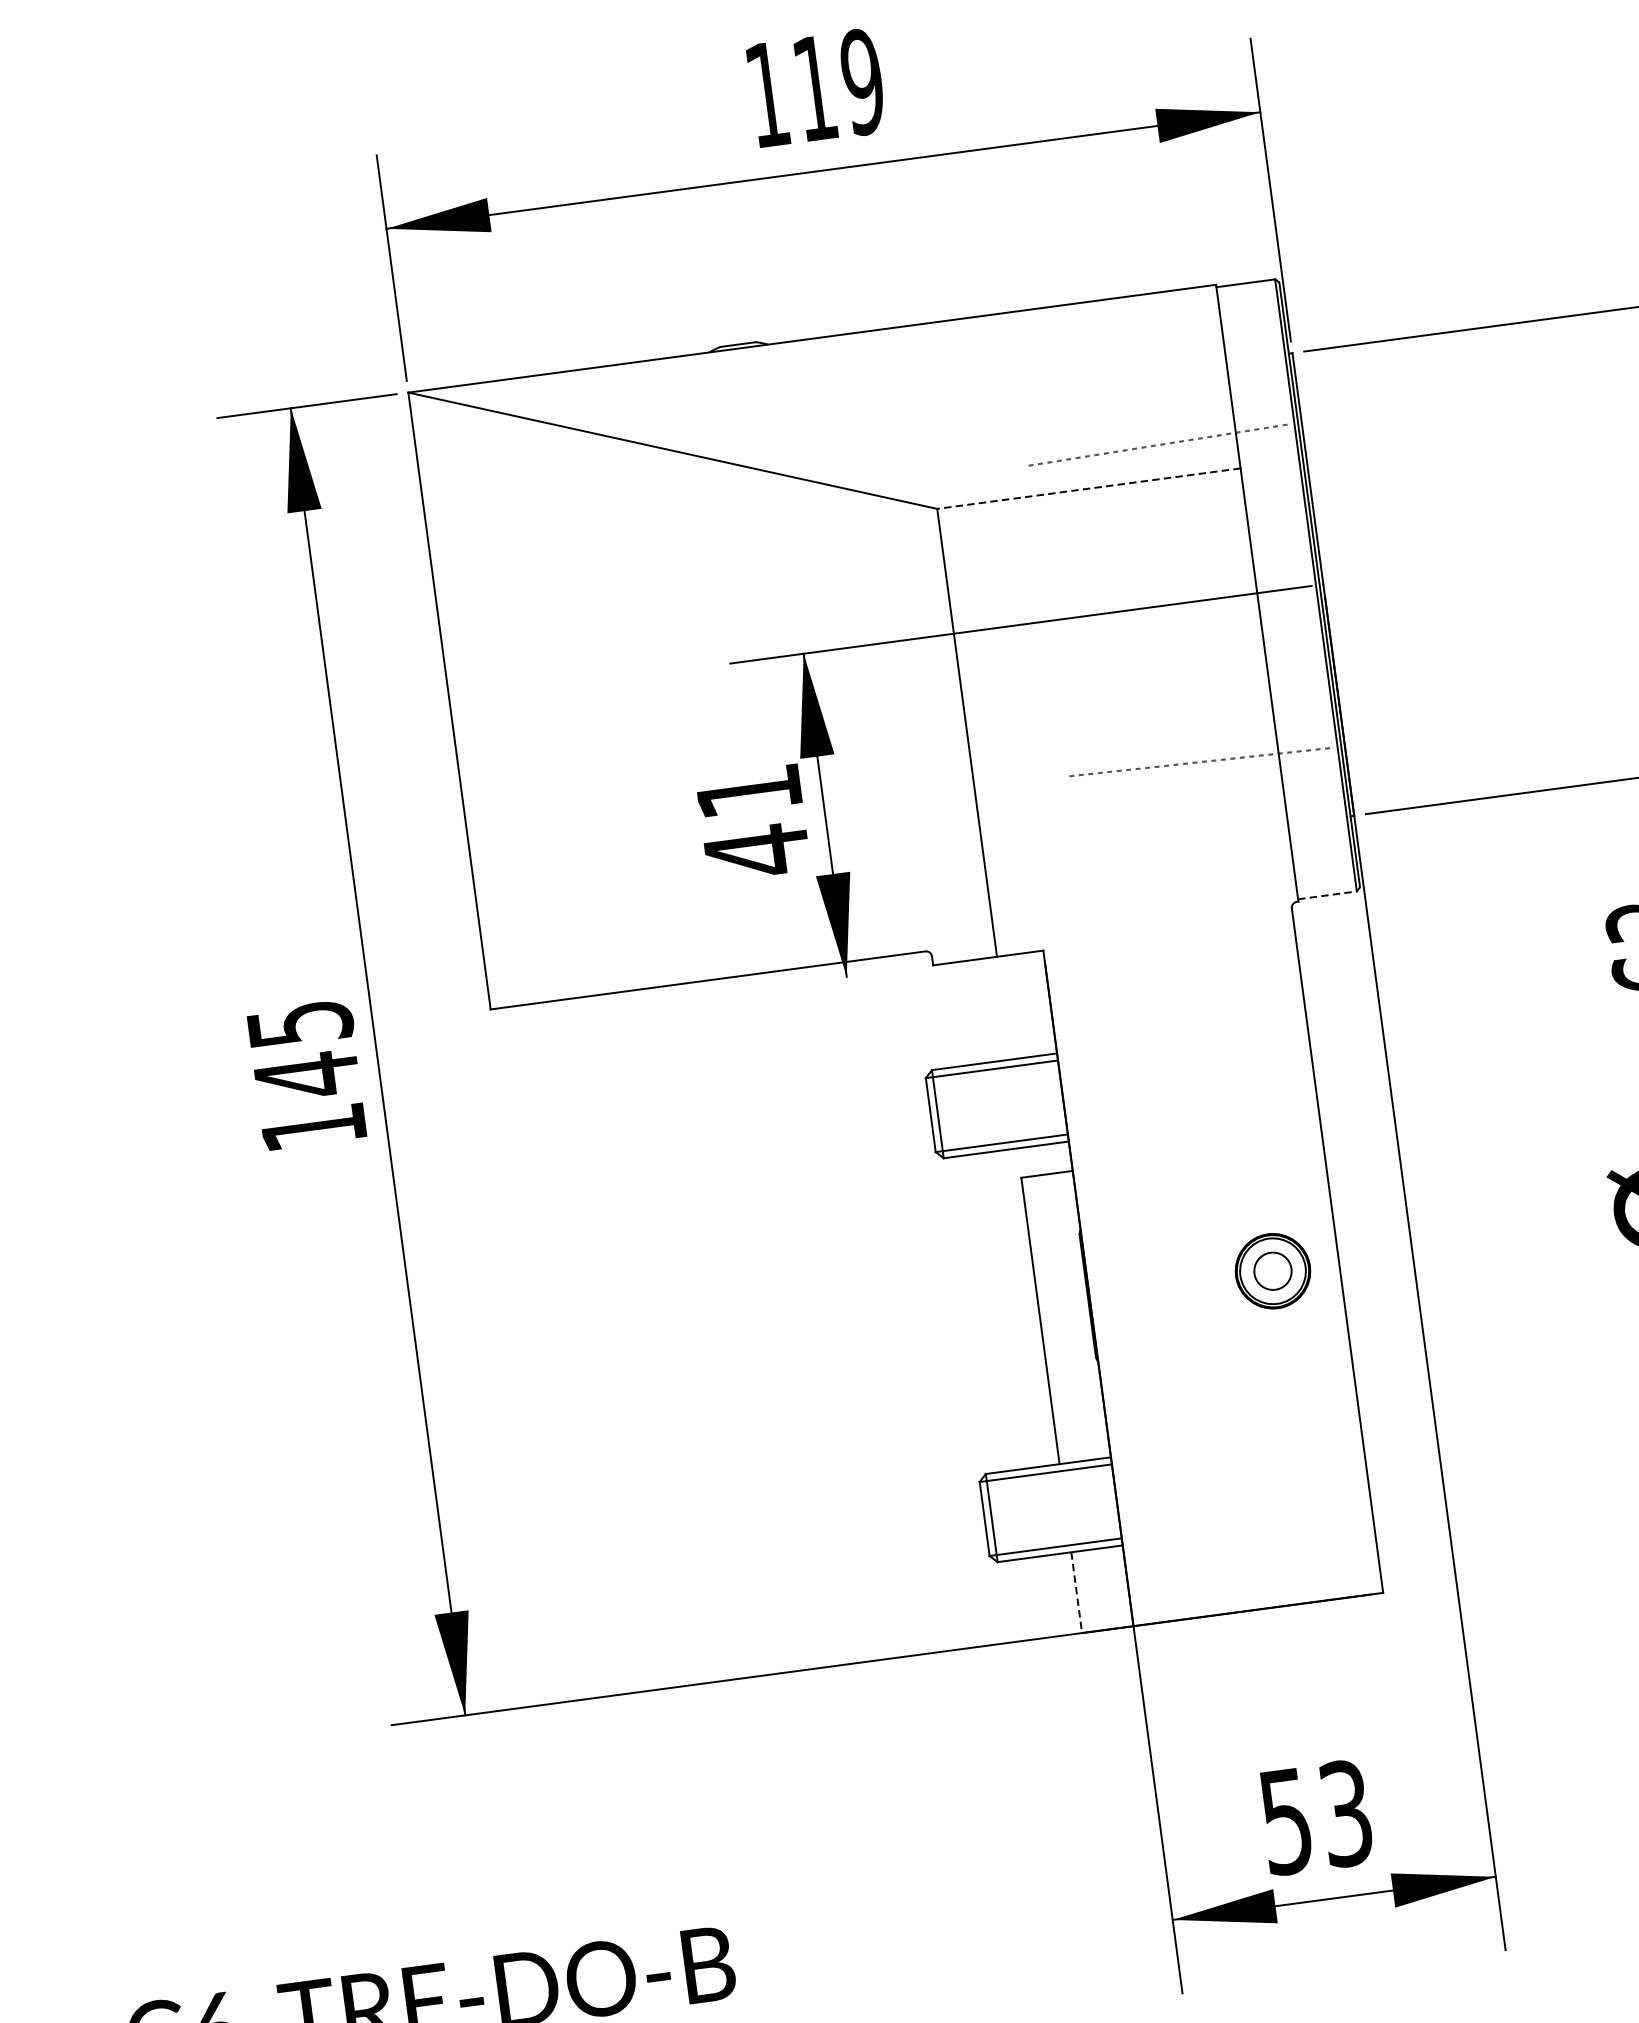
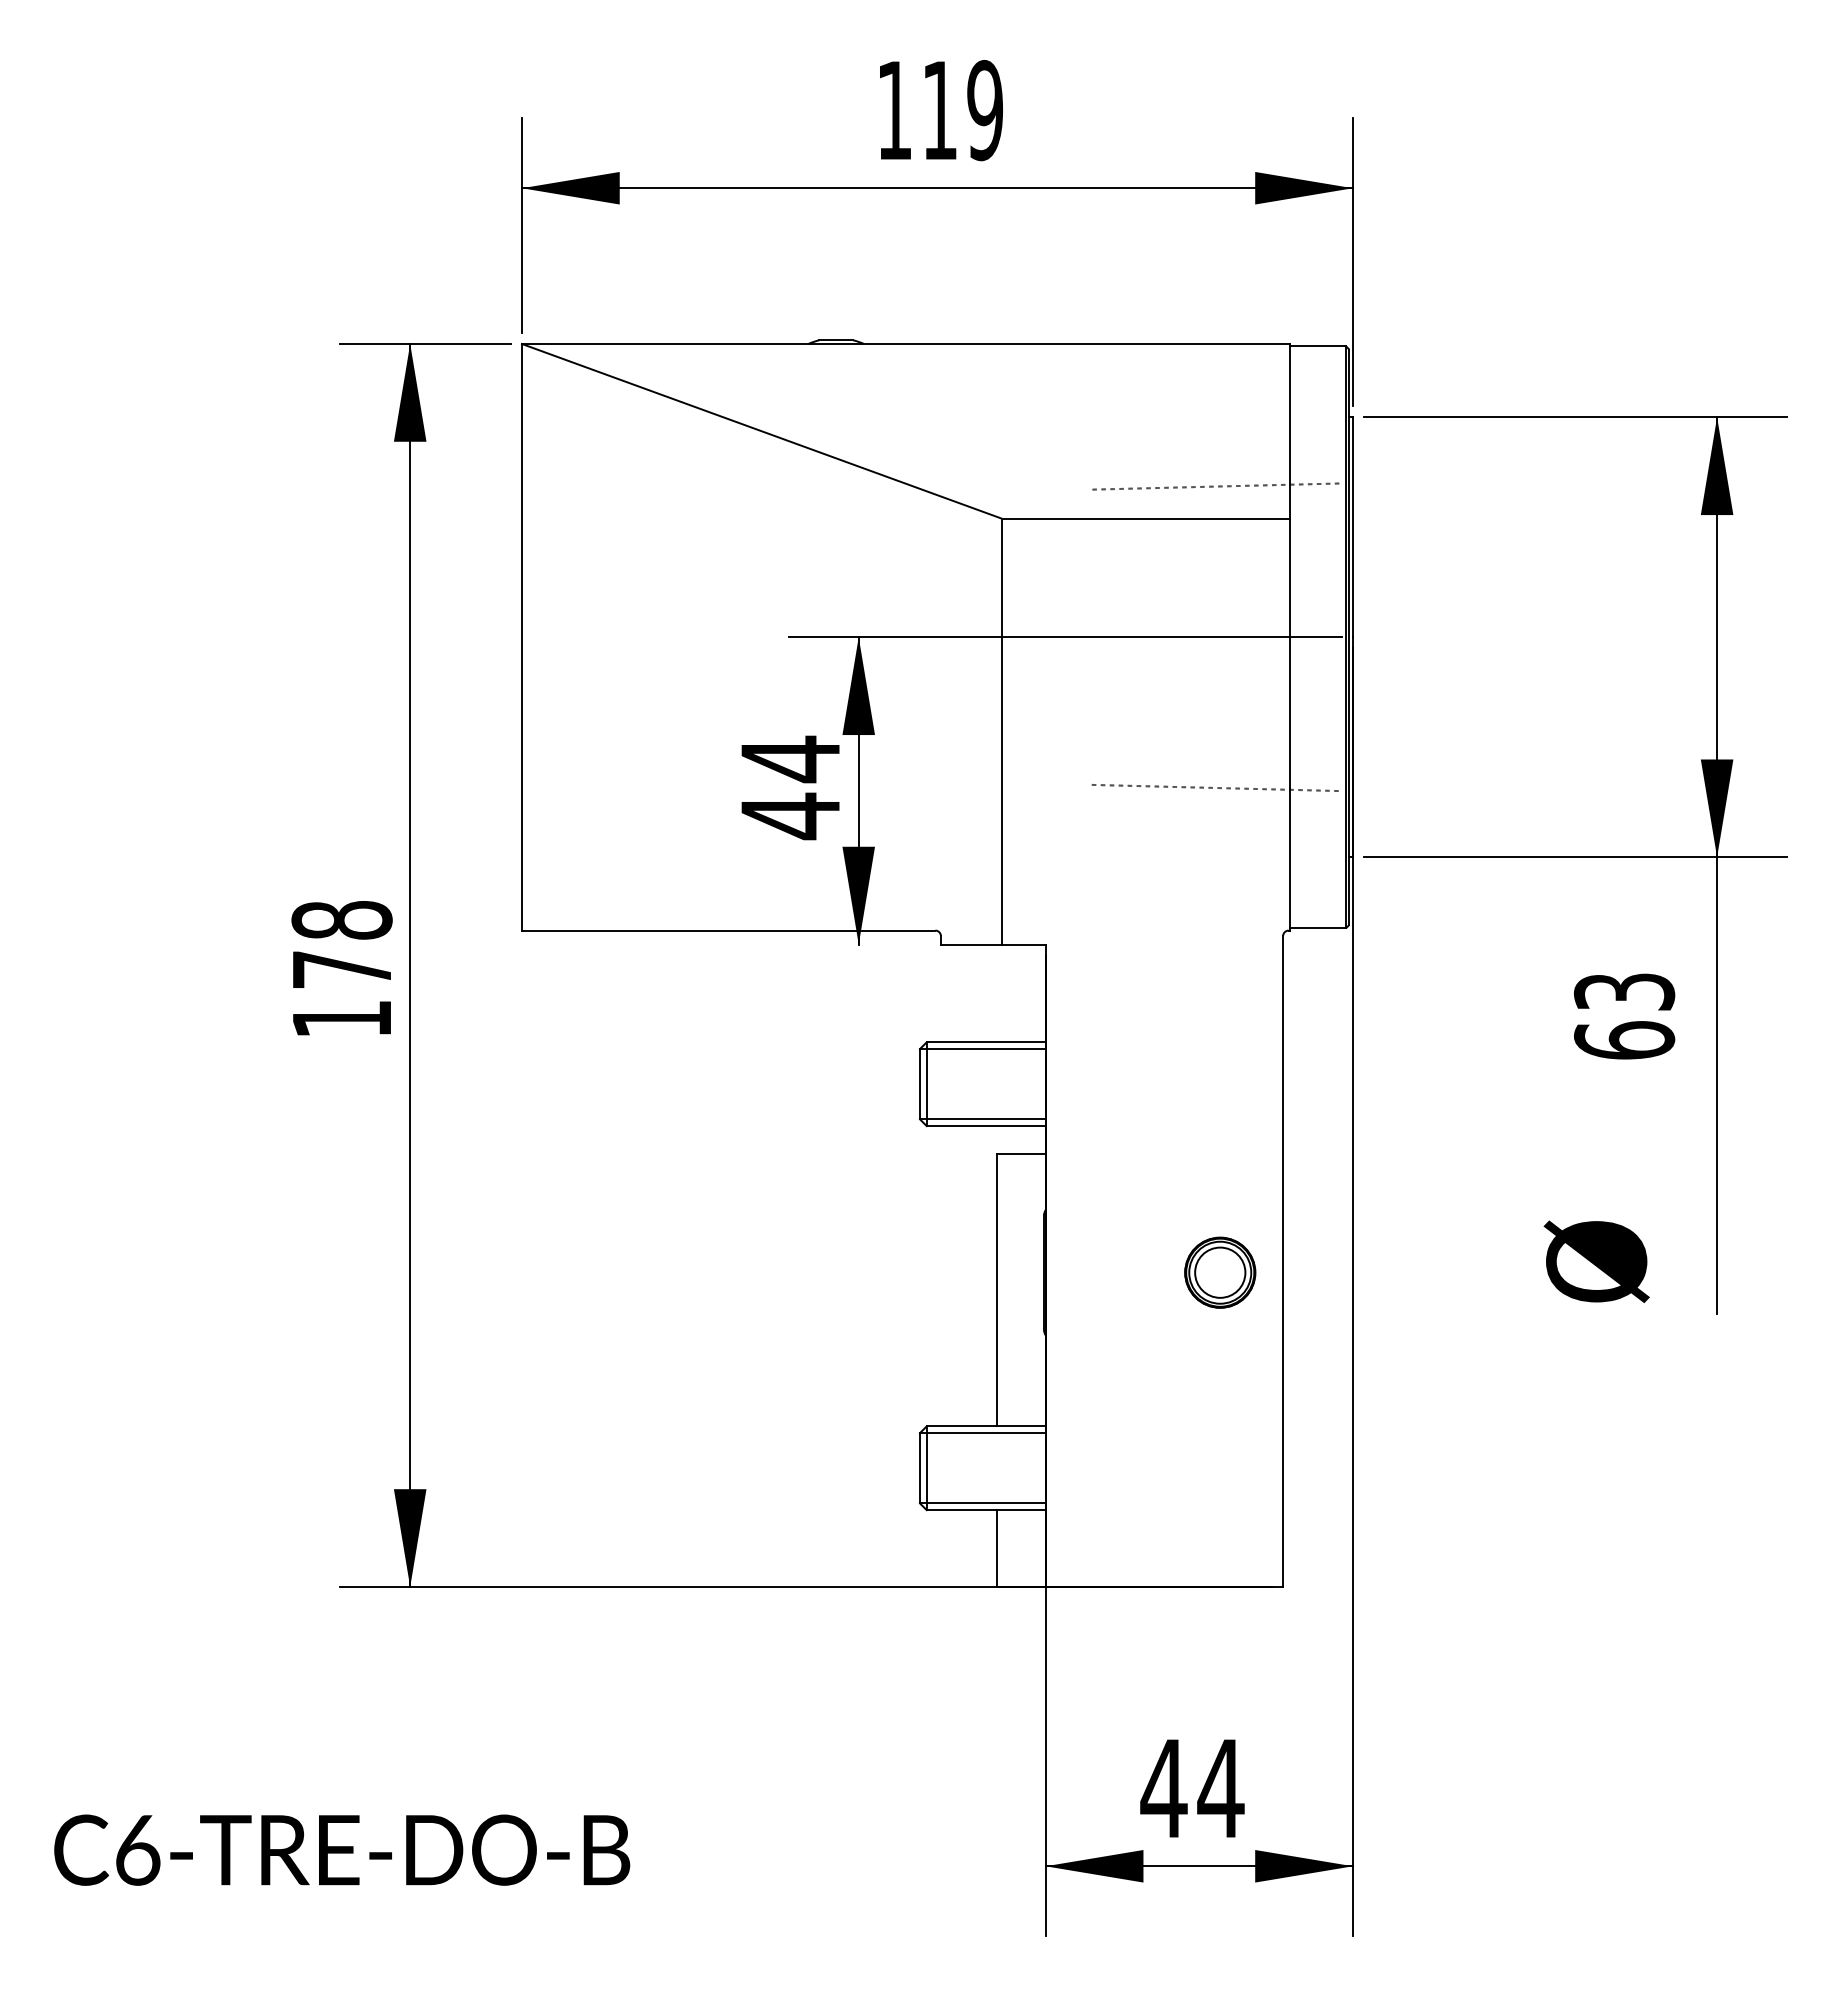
line: (1088, 488) -> (1145, 518), dashed -> solid
text: (749, 791) -> (790, 759), 41 -> 44
line: (1327, 895) -> (1318, 928), dashed -> solid
text: (302, 1050) -> (341, 945), 145 -> 178
circle: (1273, 1270) -> (1220, 1272), size x1.43
line: (1076, 1593) -> (996, 1549), dashed -> solid
text: (1316, 1817) -> (1192, 1788), 53 -> 44

